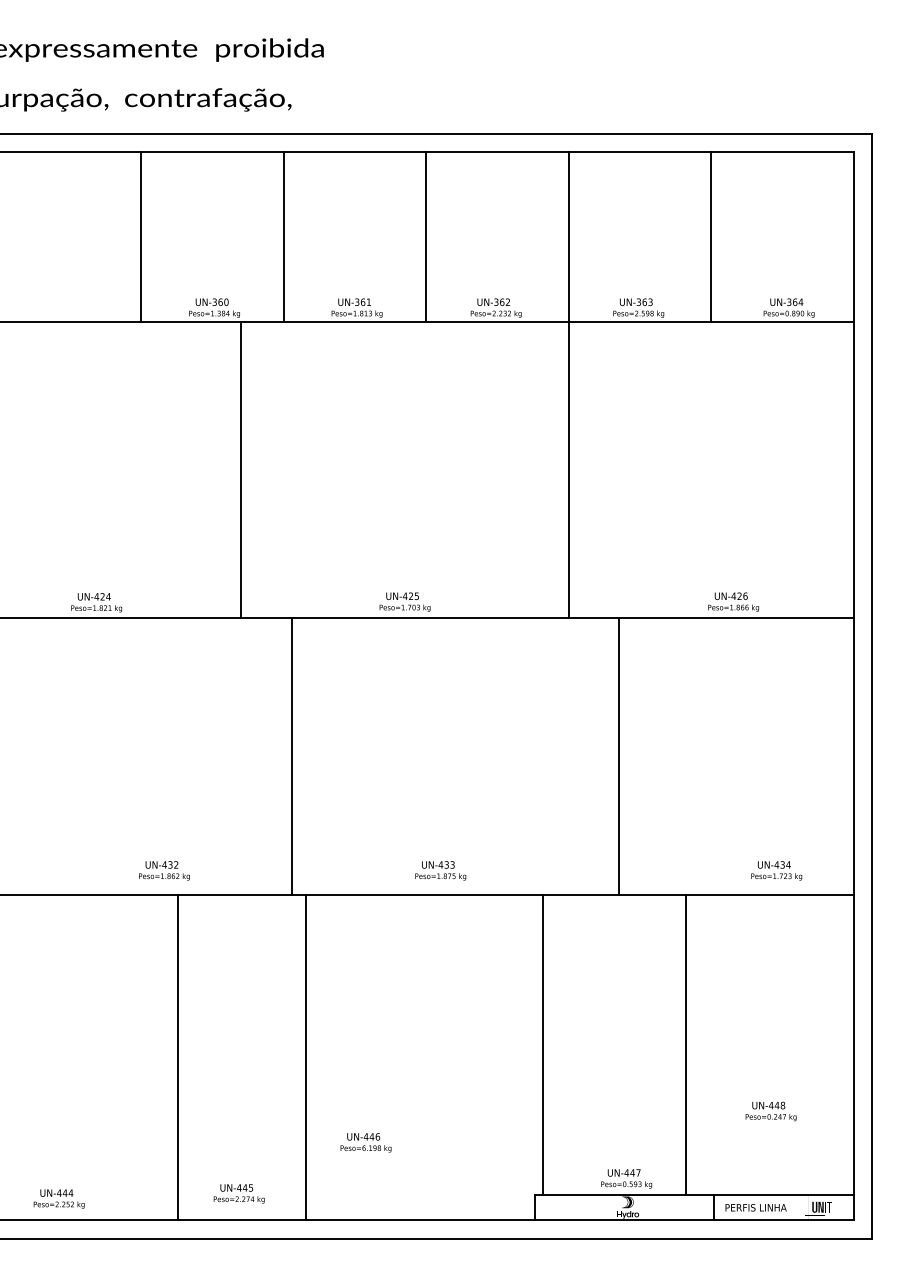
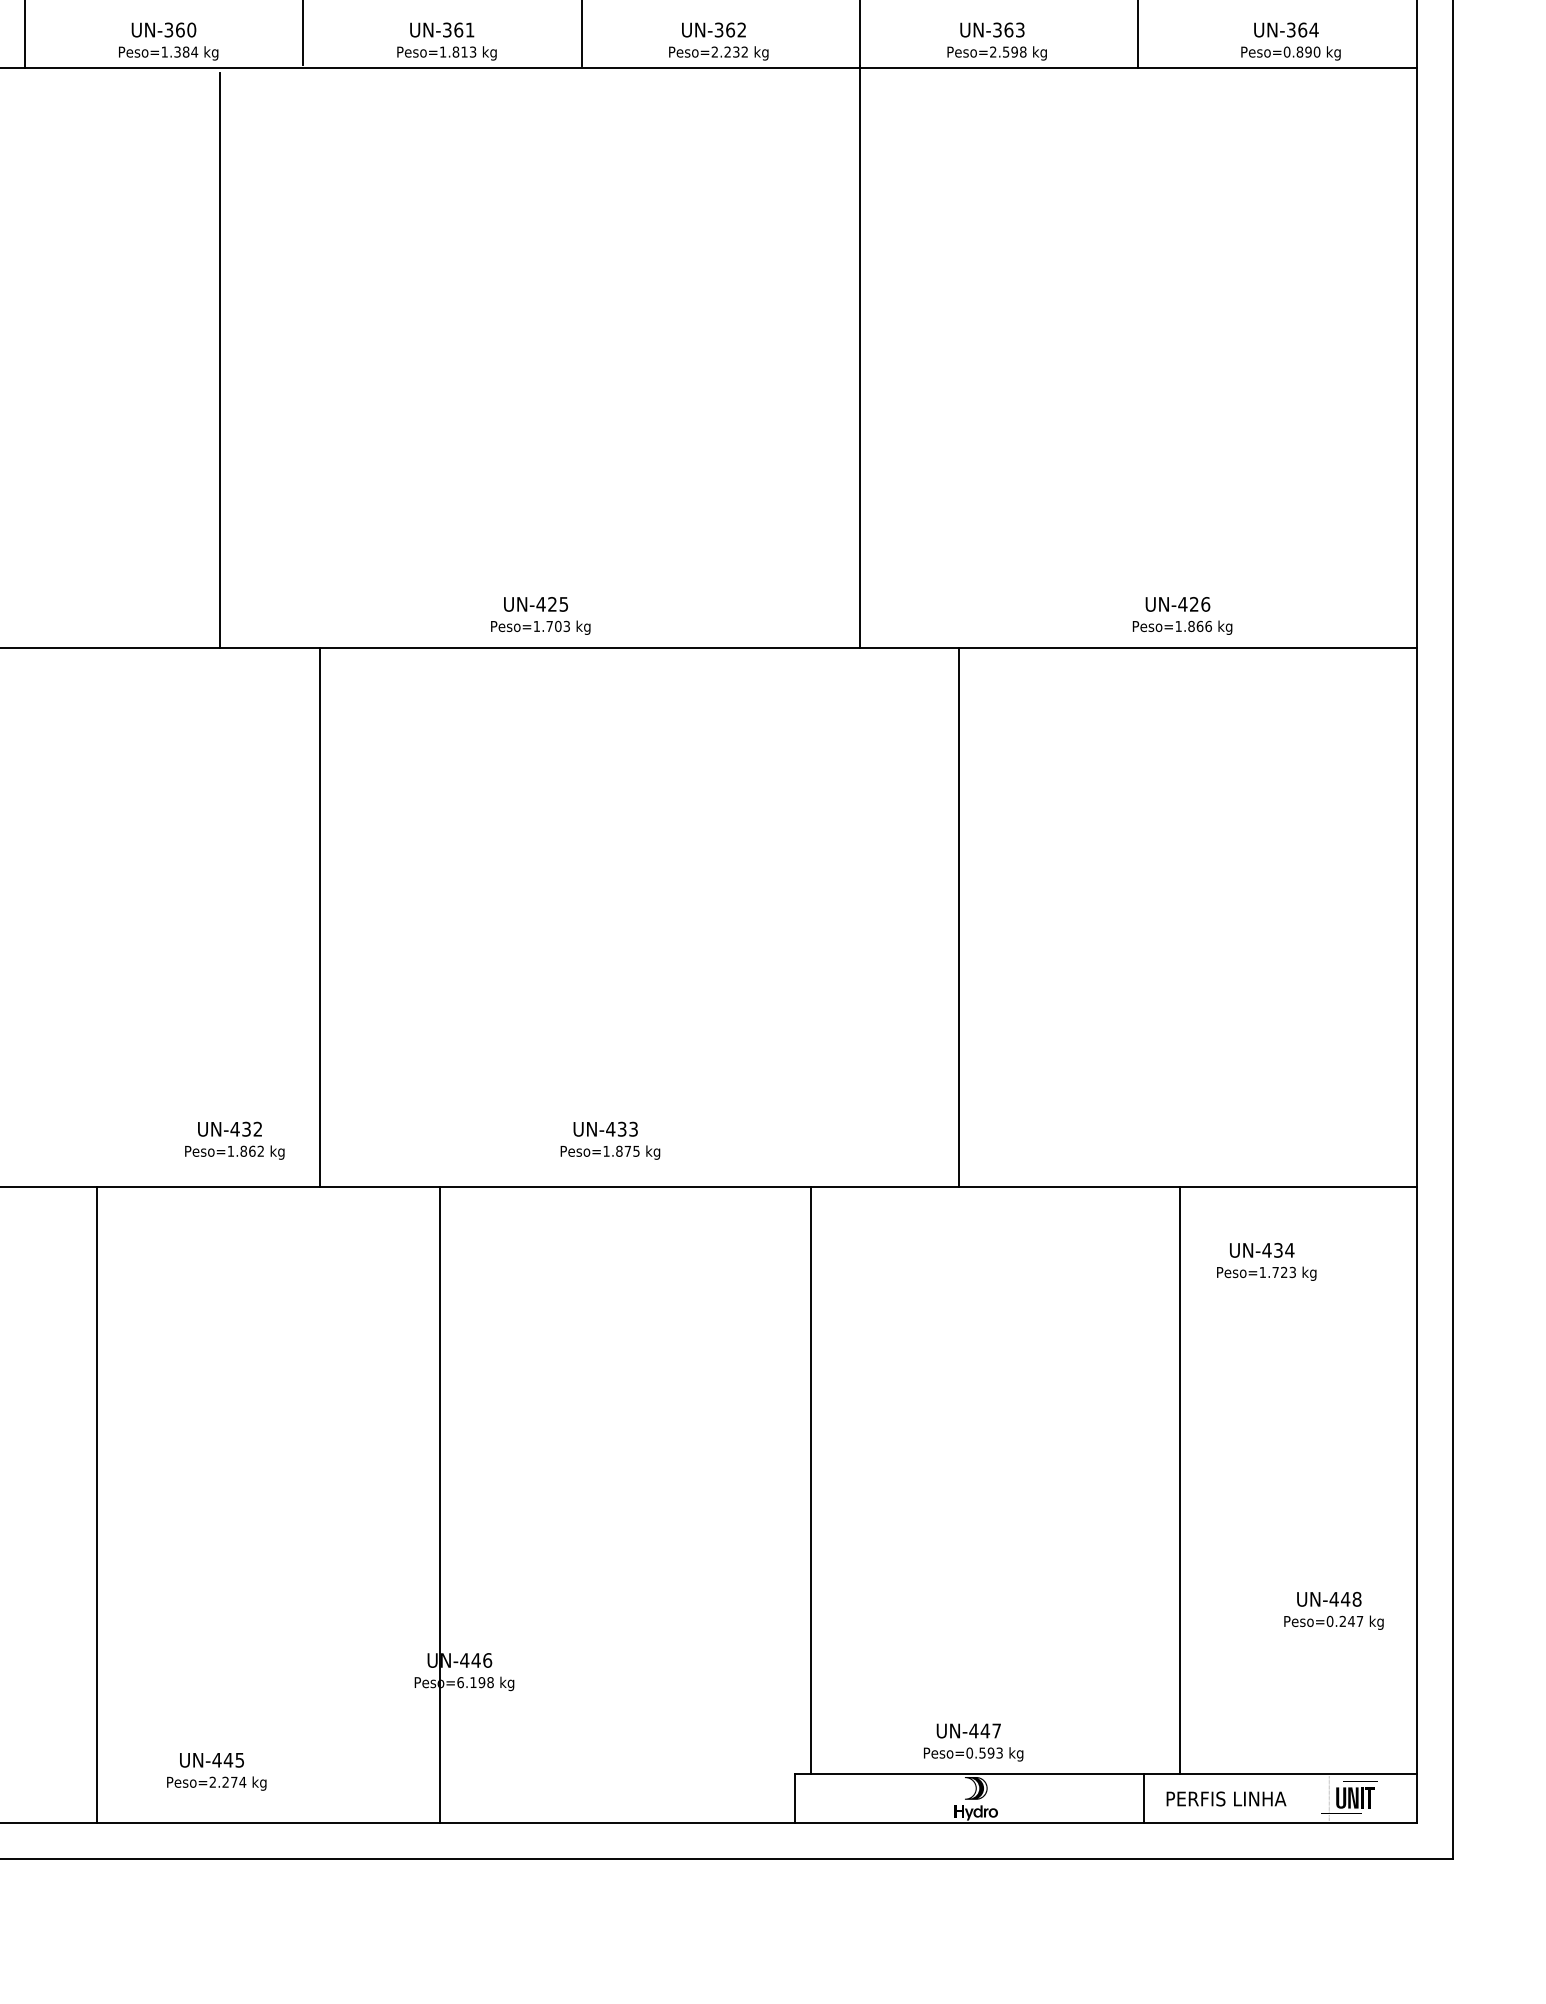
text: (164, 870) -> (234, 1140), moved
text: (776, 870) -> (1266, 1261), moved
line: (686, 1044) -> (1180, 1480), moved
line: (305, 1057) -> (439, 1505), moved
text: (770, 1111) -> (1332, 1610), moved

